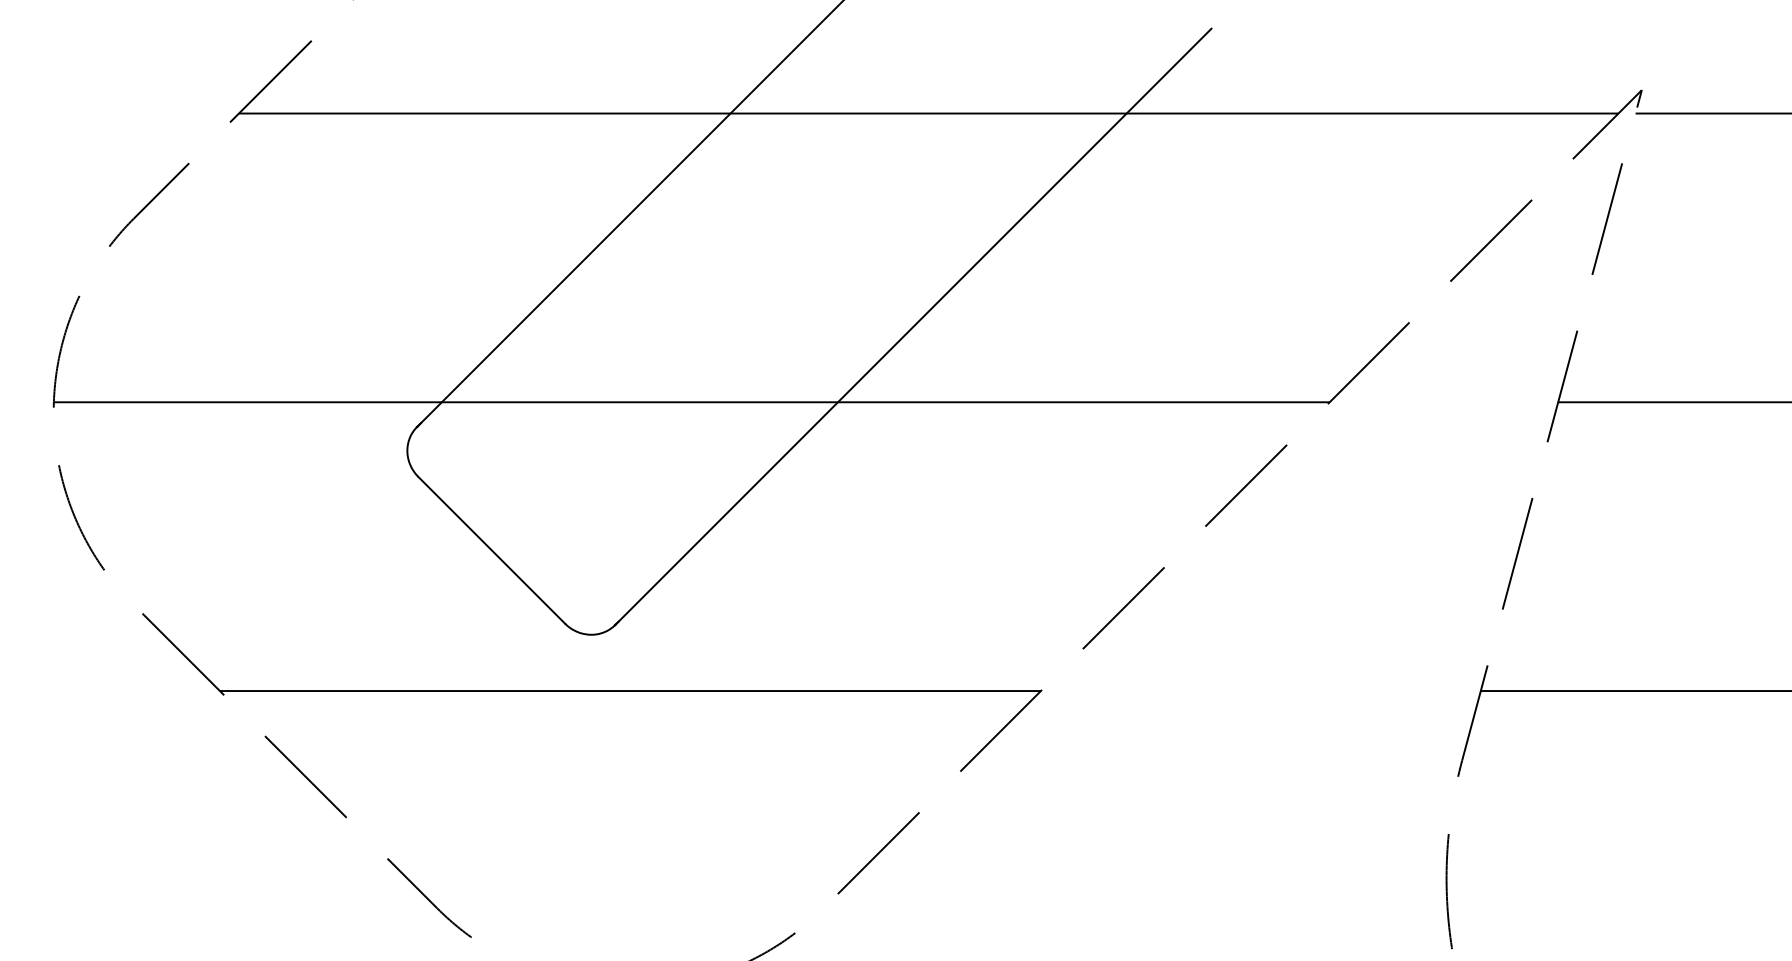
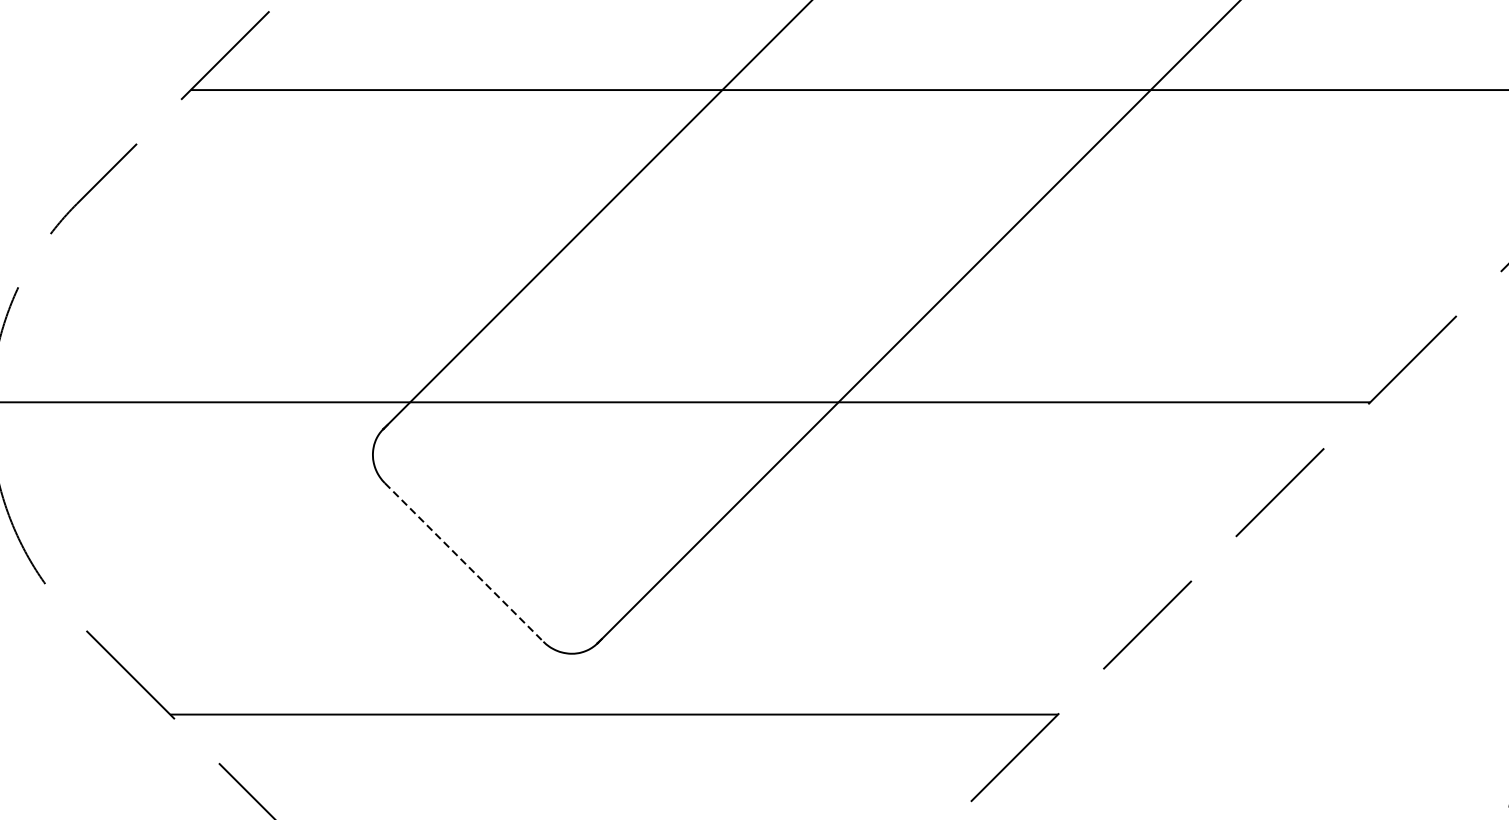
line: (491, 550) -> (463, 562), solid -> dashed

